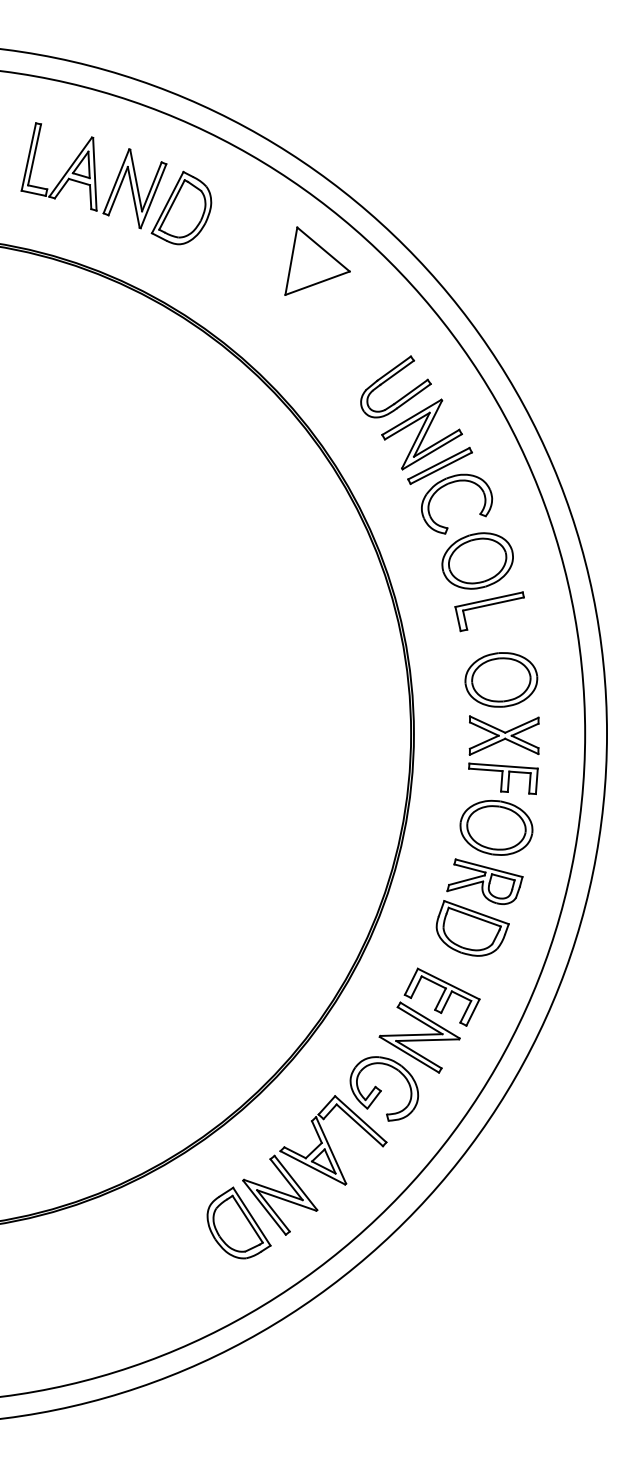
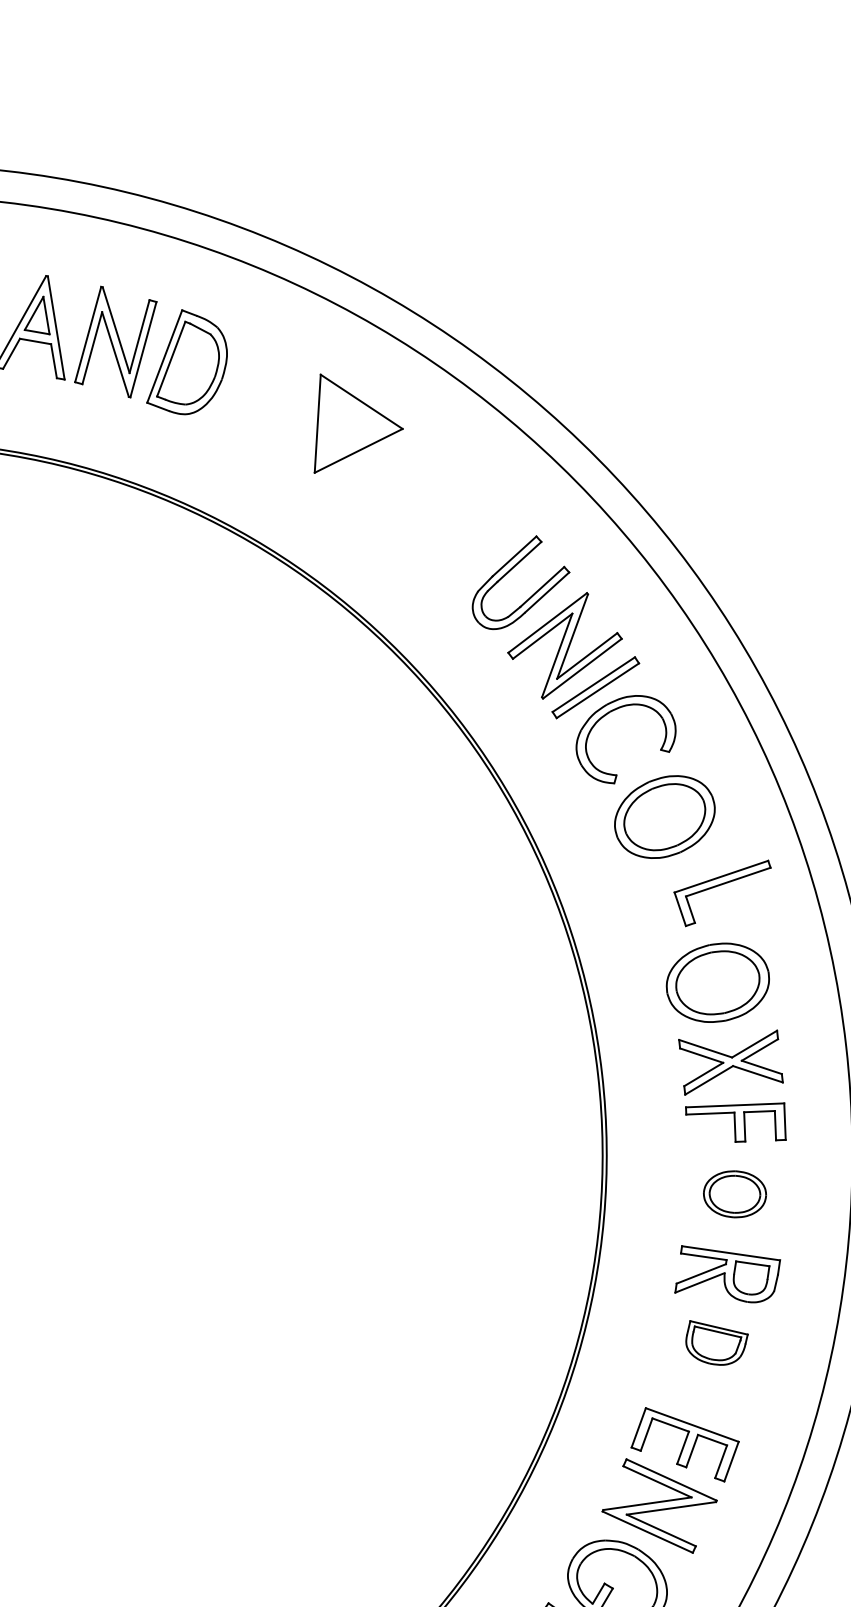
part: (317, 260) -> (354, 418), moved
part: (489, 611) -> (723, 893), moved
part: (496, 827) -> (734, 1193), size x0.6
part: (472, 928) -> (717, 1341), size x0.6

